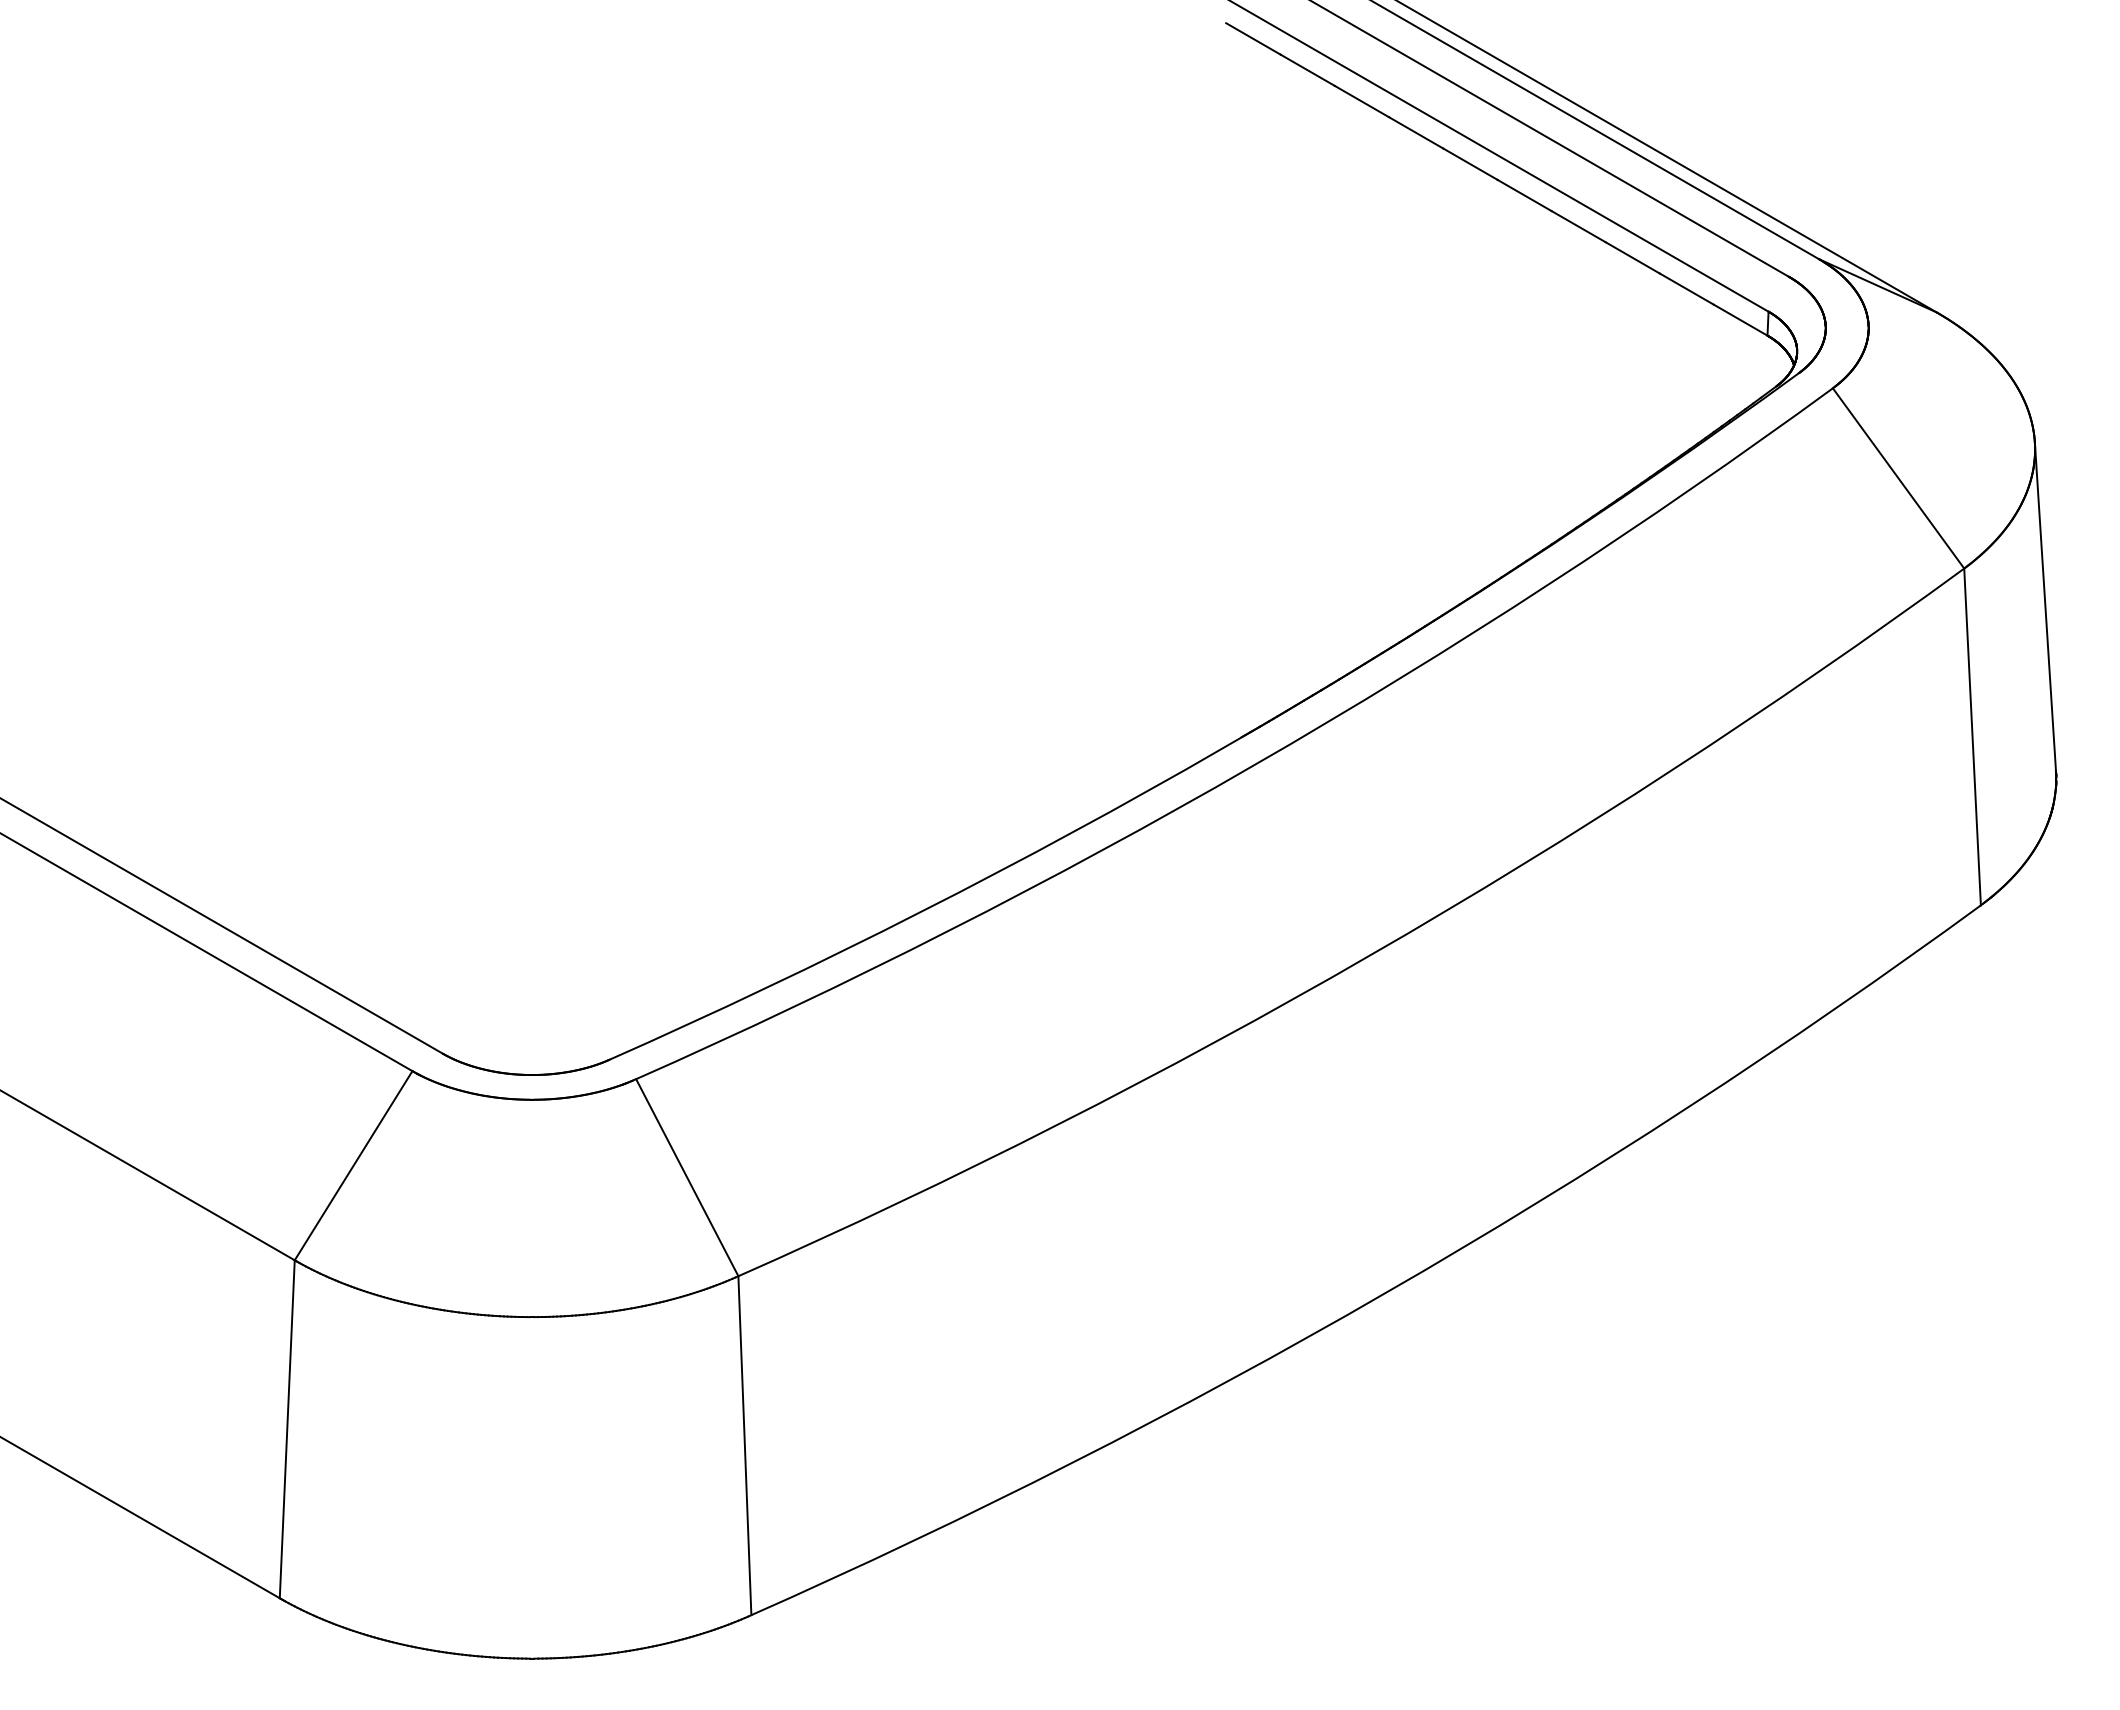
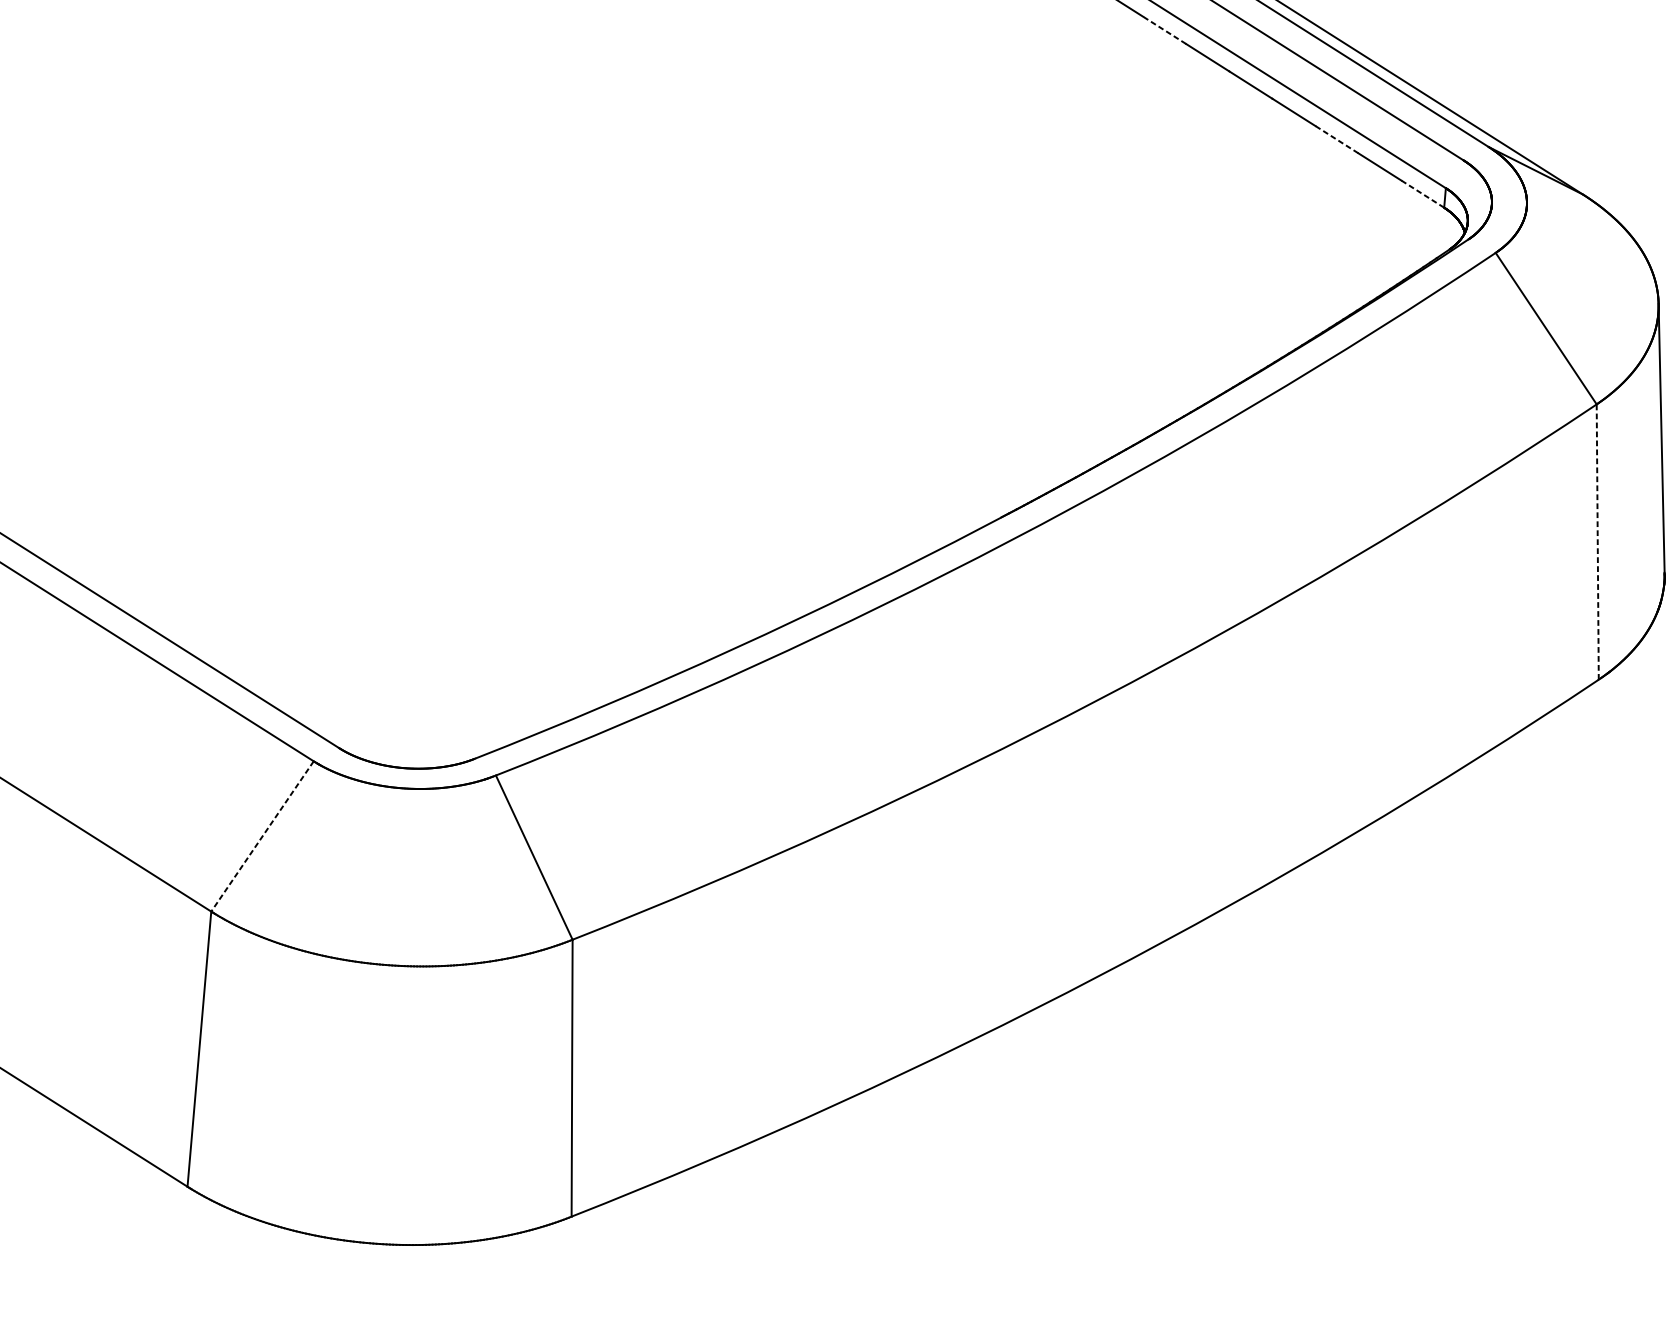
line: (1415, 132) -> (1164, 29), solid -> dashed
line: (1632, 257) -> (1336, 139), solid -> dashed
line: (1740, 319) -> (1422, 193), solid -> dashed
line: (1972, 736) -> (1597, 541), solid -> dashed
line: (353, 1166) -> (262, 837), solid -> dashed

